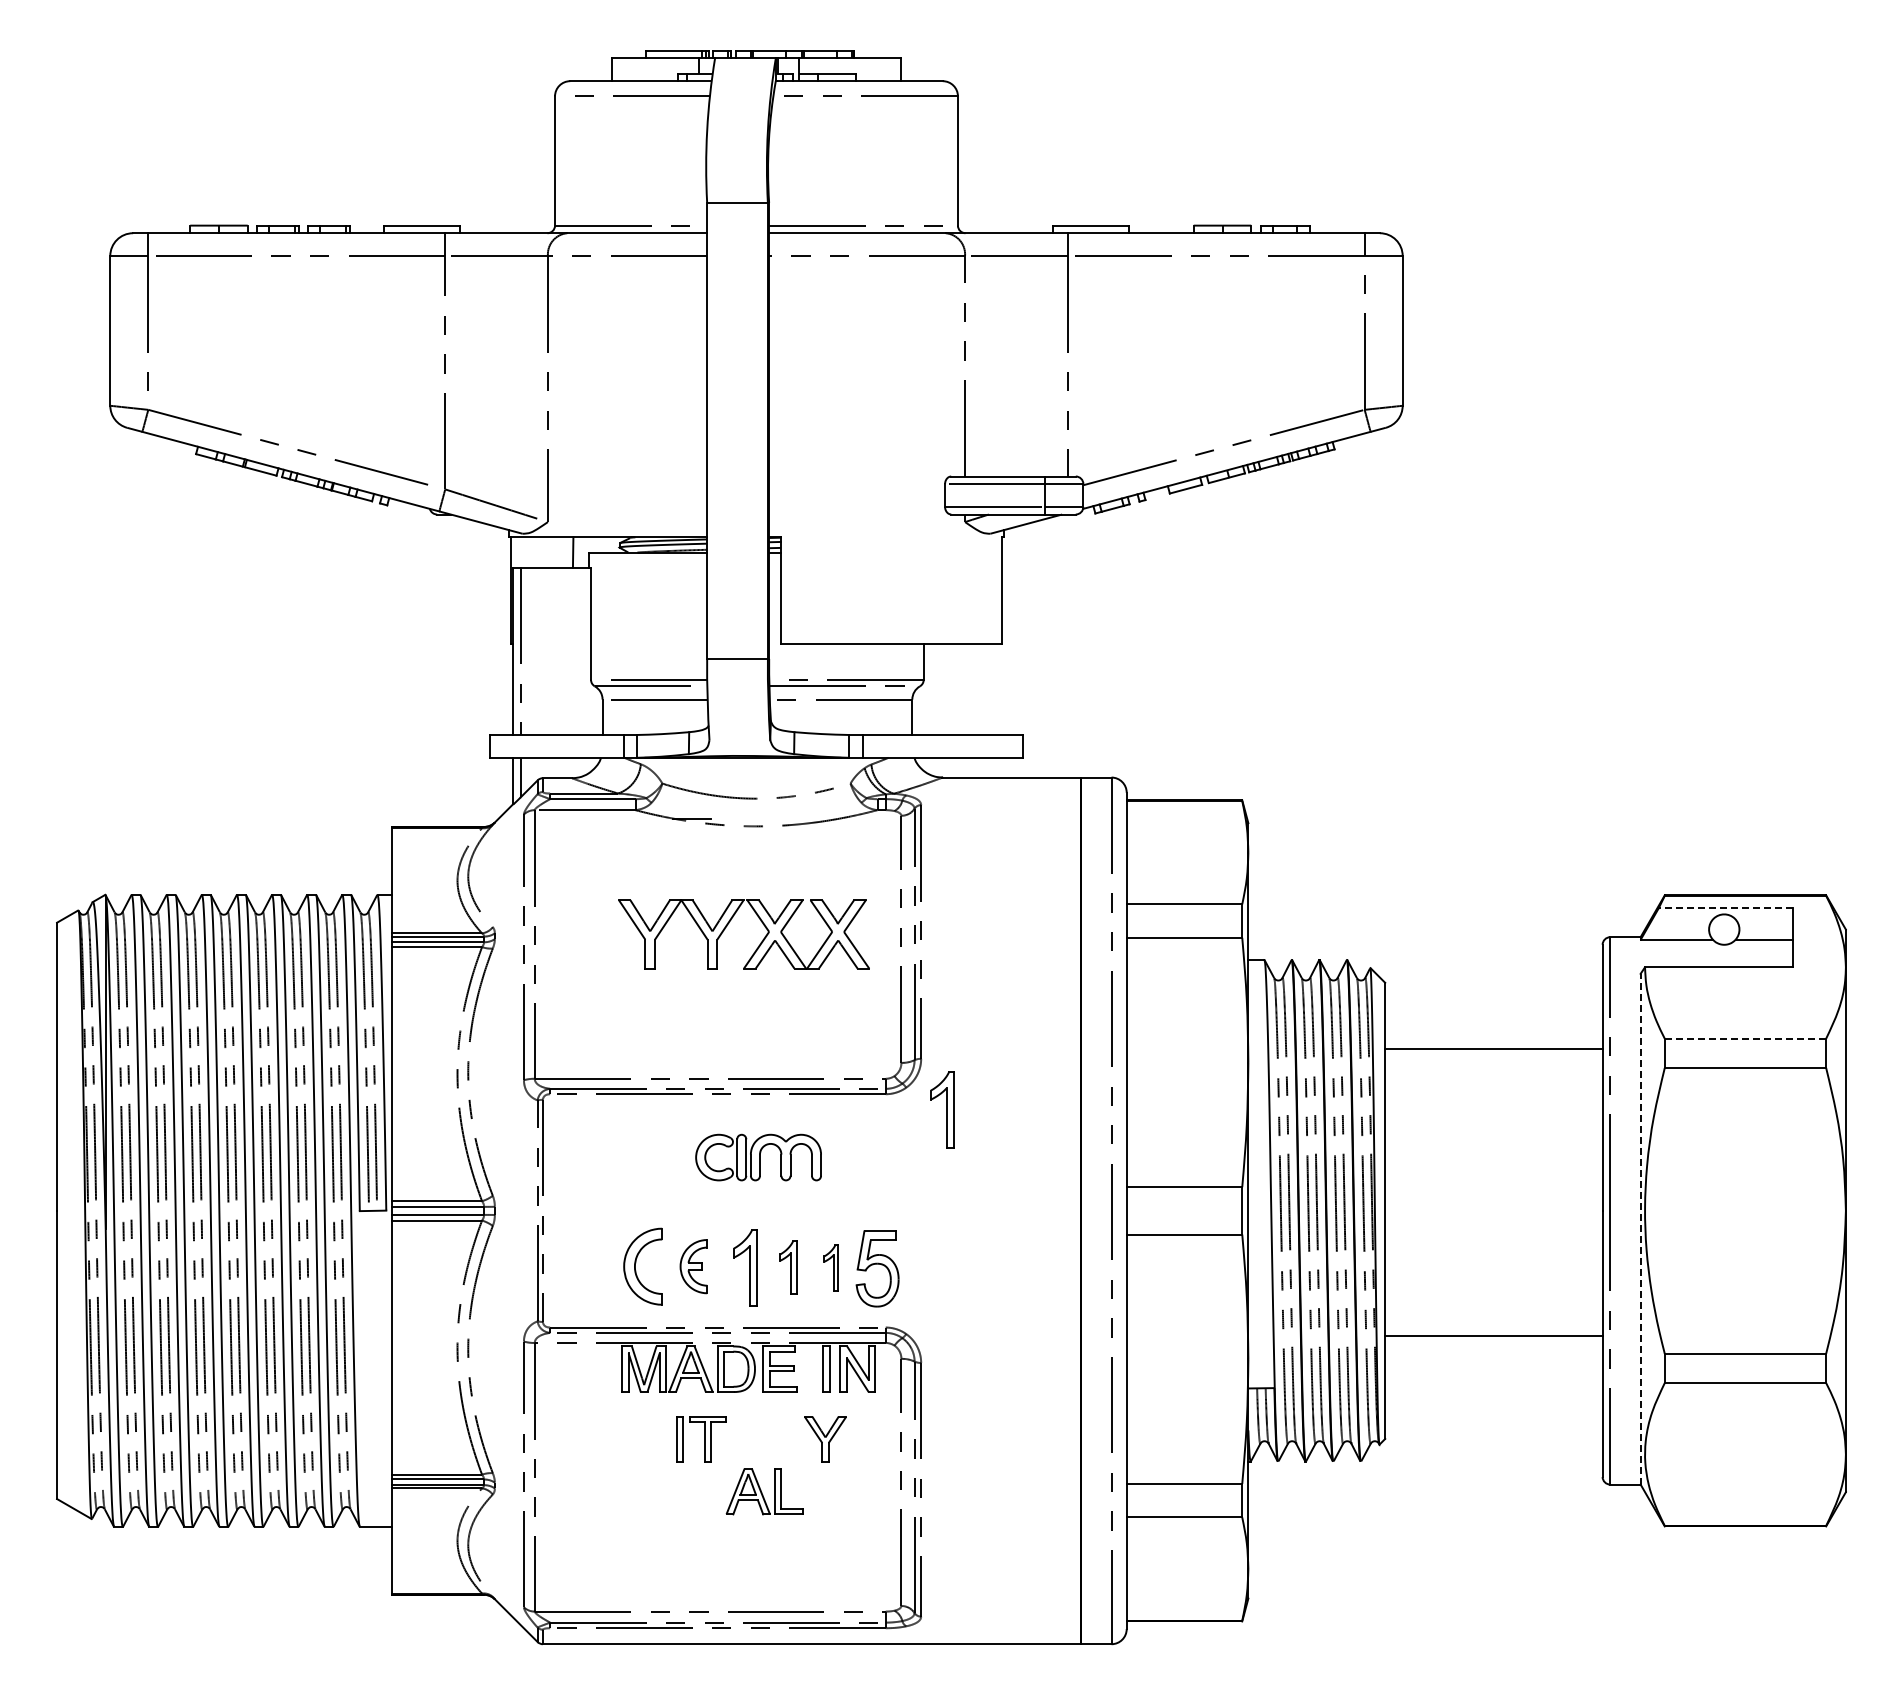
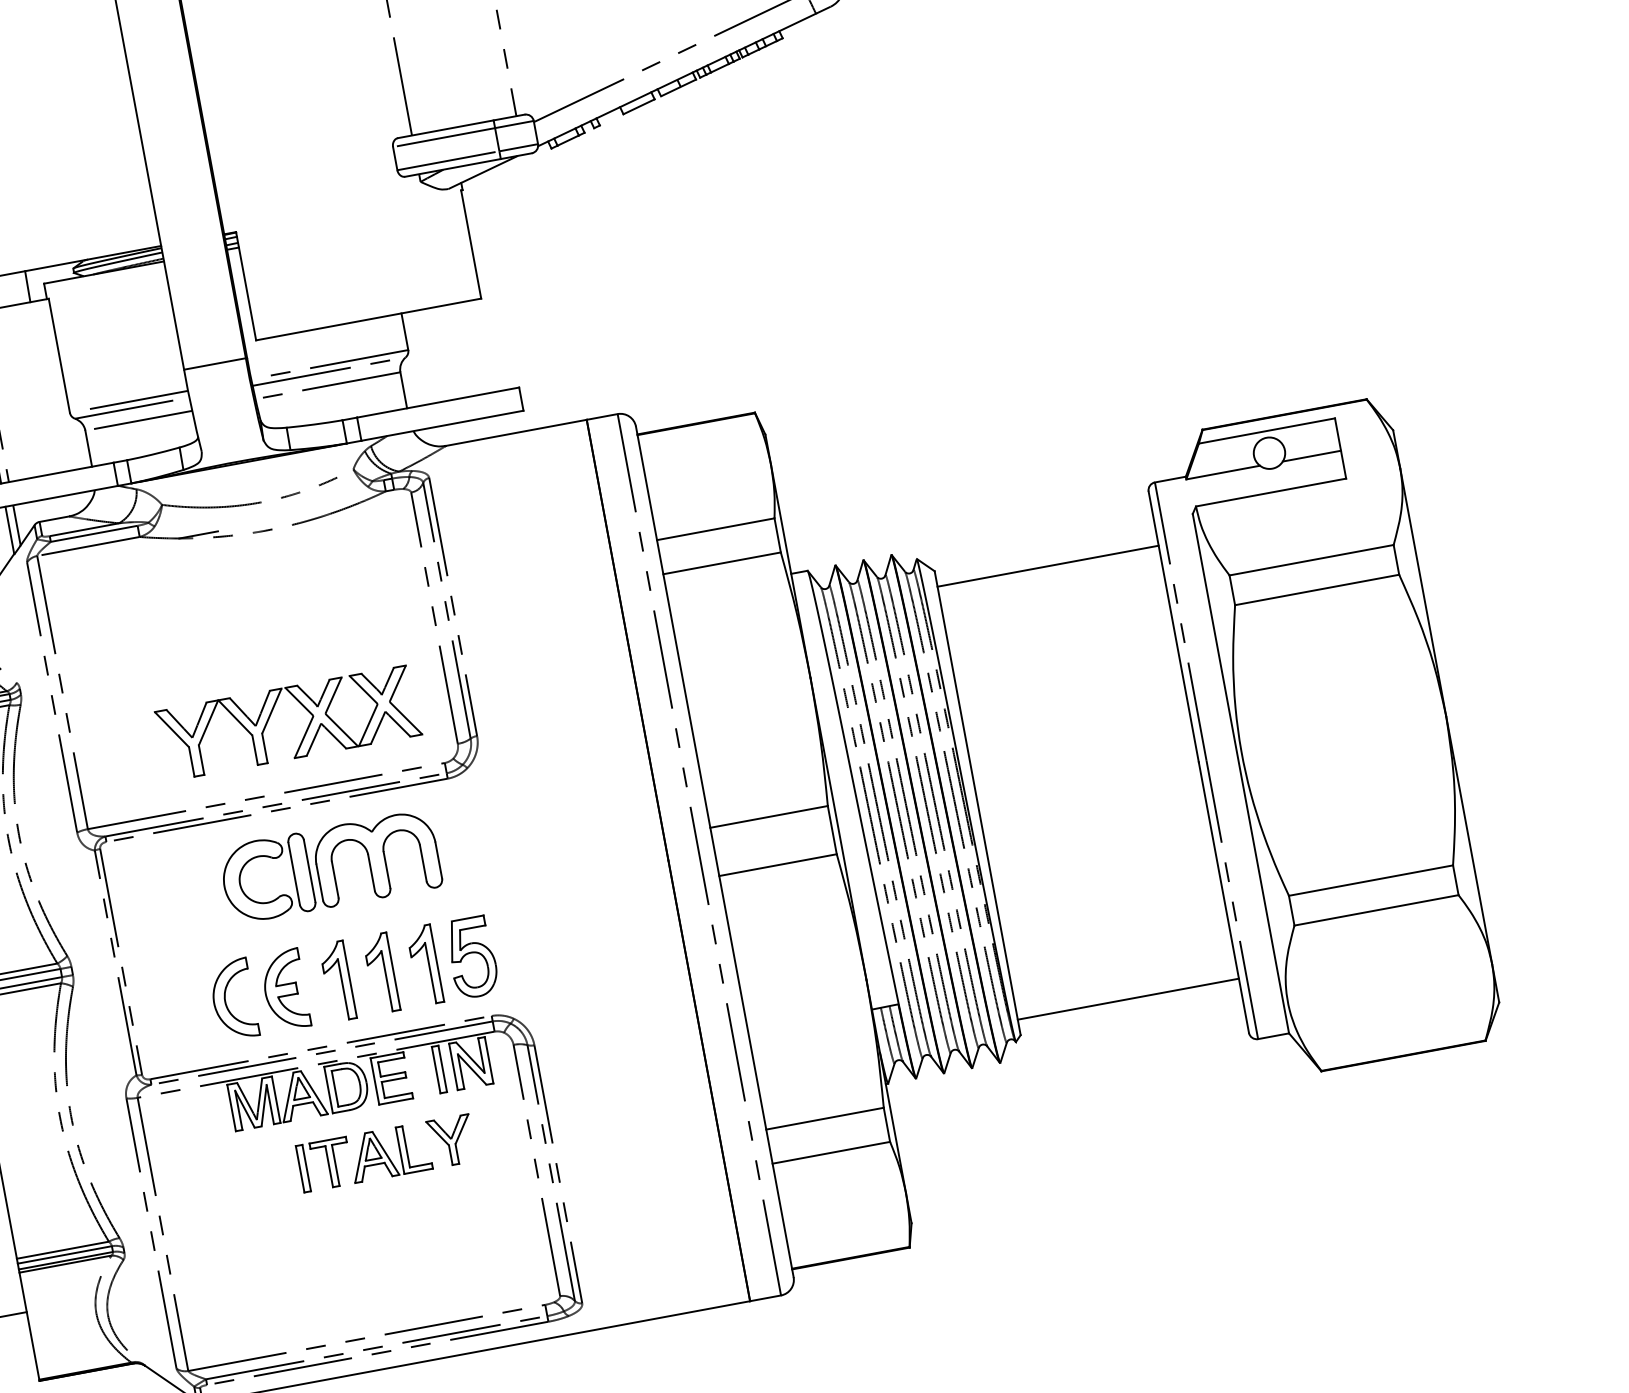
line: (1725, 908) -> (1266, 431), dashed -> solid
part: (729, 923) -> (271, 714), moved
line: (1745, 1038) -> (1311, 559), dashed -> solid
line: (1493, 1049) -> (1047, 566), moved
part: (942, 1109) -> (508, 783), removed
part: (758, 1157) -> (330, 867), size x1.67
line: (1640, 1228) -> (1240, 772), dashed -> solid
part: (693, 1266) -> (284, 990), size x1.43
part: (788, 1267) -> (381, 973), size x1.43
part: (831, 1267) -> (425, 965), size x1.67
line: (1493, 1335) -> (1127, 999), moved
part: (764, 1491) -> (389, 1152), moved

